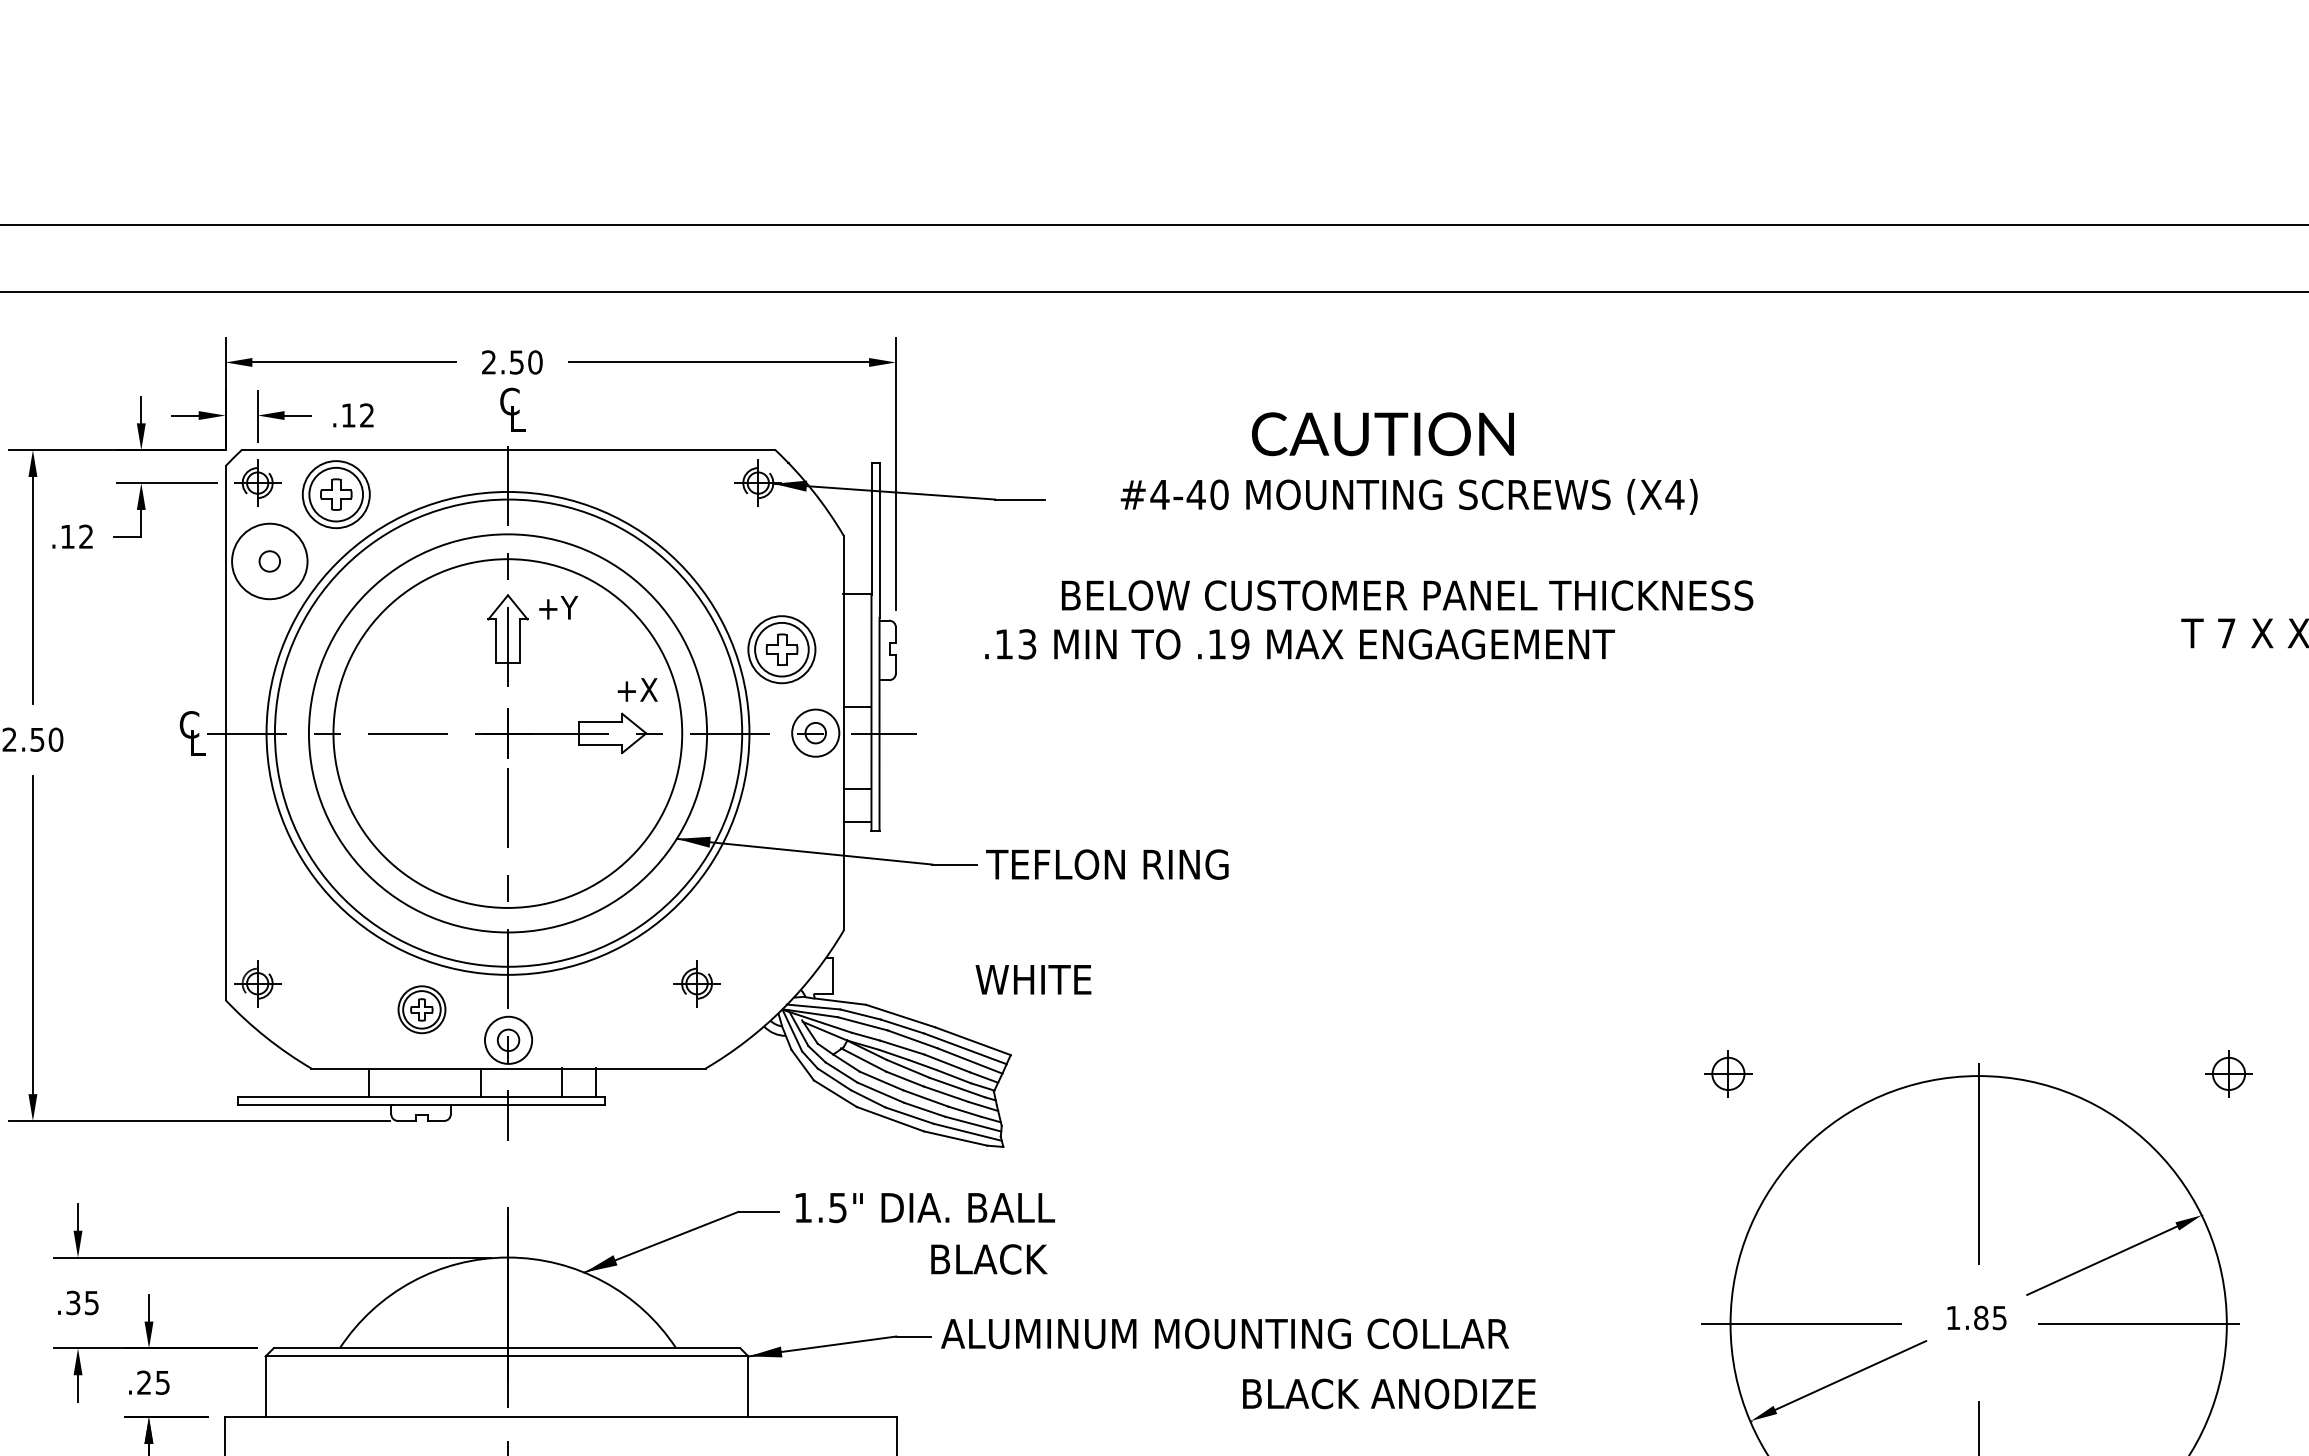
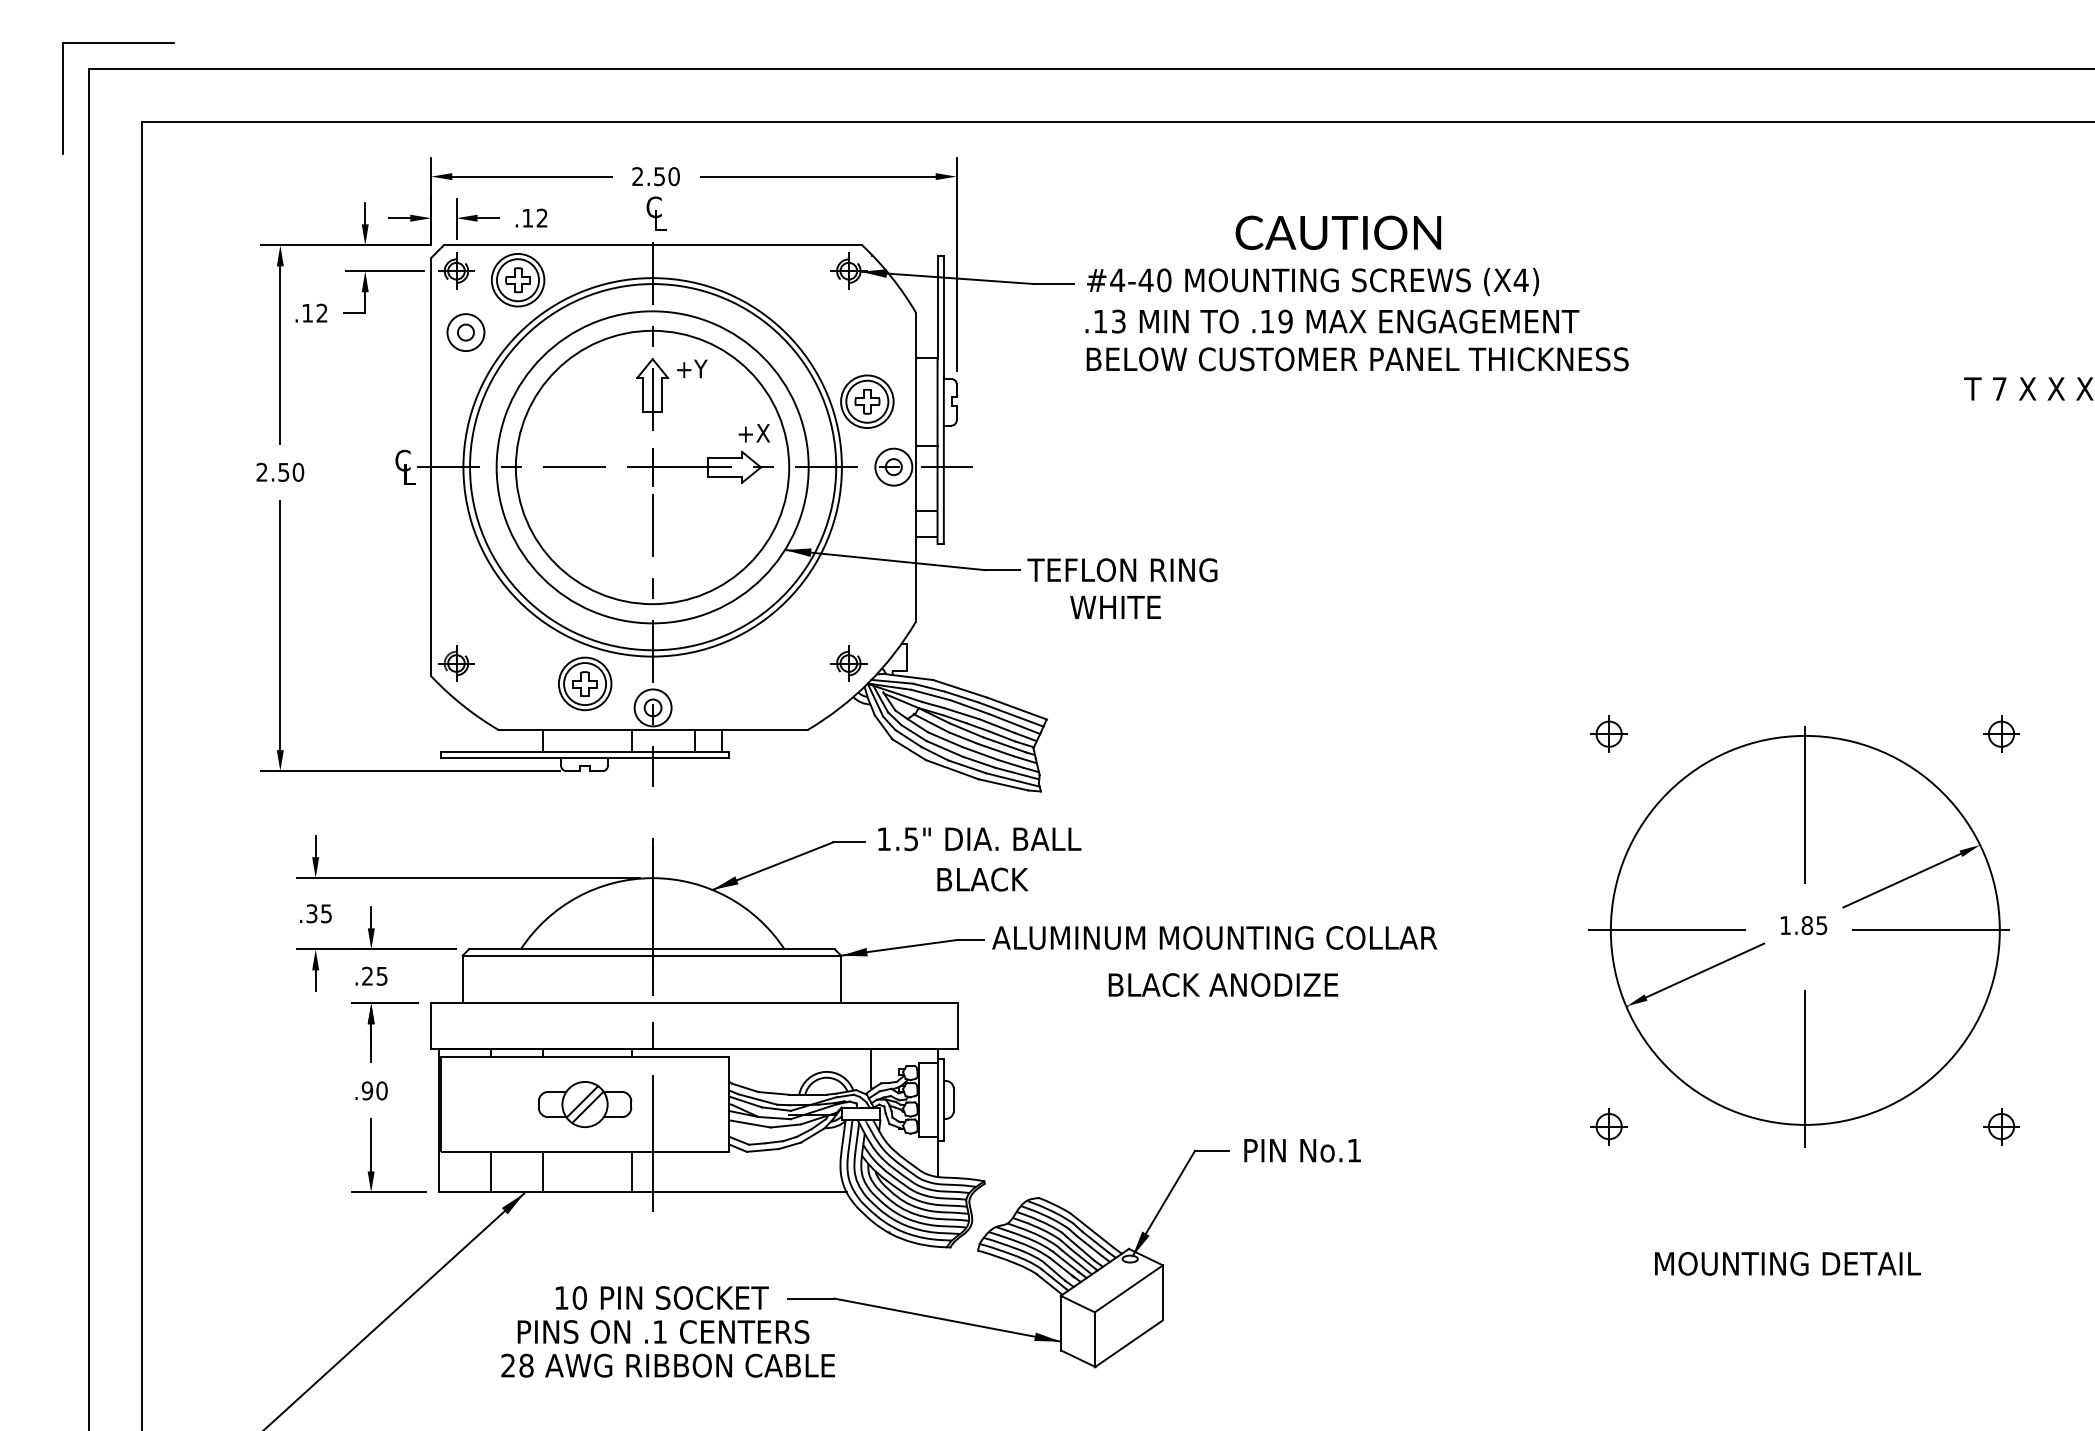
text: (1408, 496) -> (1312, 281), moved
circle: (269, 561) -> (465, 332), size x0.62
text: (1300, 644) -> (1332, 321), moved
text: (1033, 979) -> (1115, 607), moved
part: (696, 983) -> (848, 663), moved
part: (422, 1009) -> (585, 683), size x1.43
text: (988, 1259) -> (982, 879), moved
text: (1389, 1393) -> (1223, 984), moved

